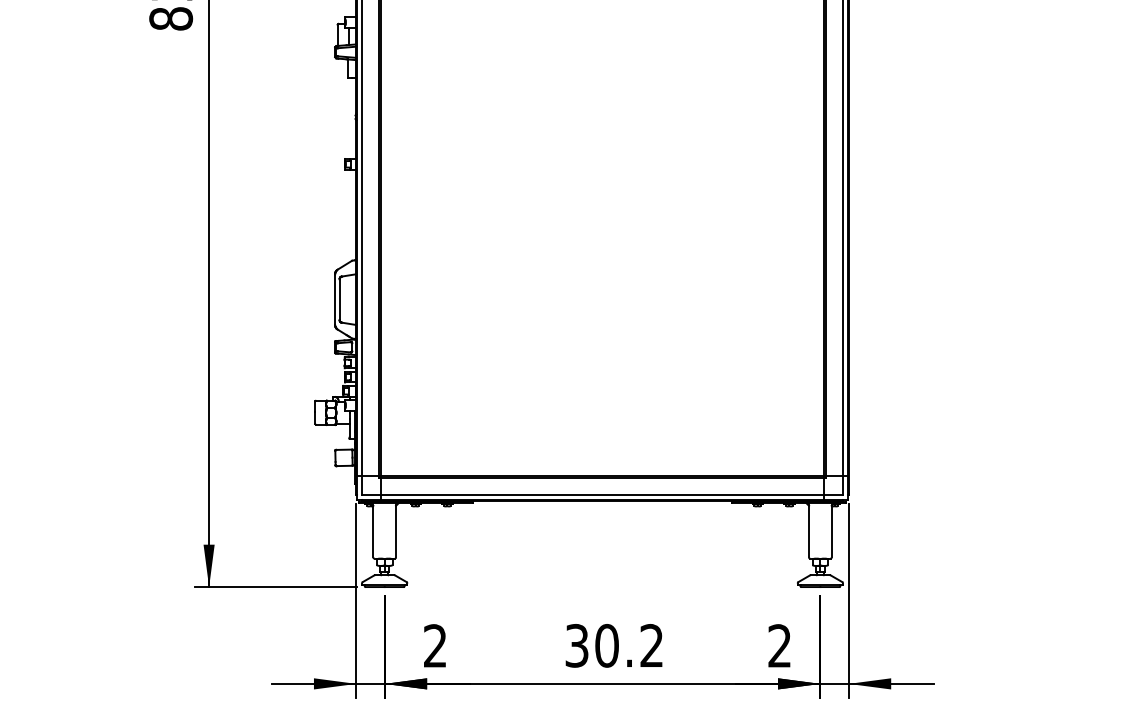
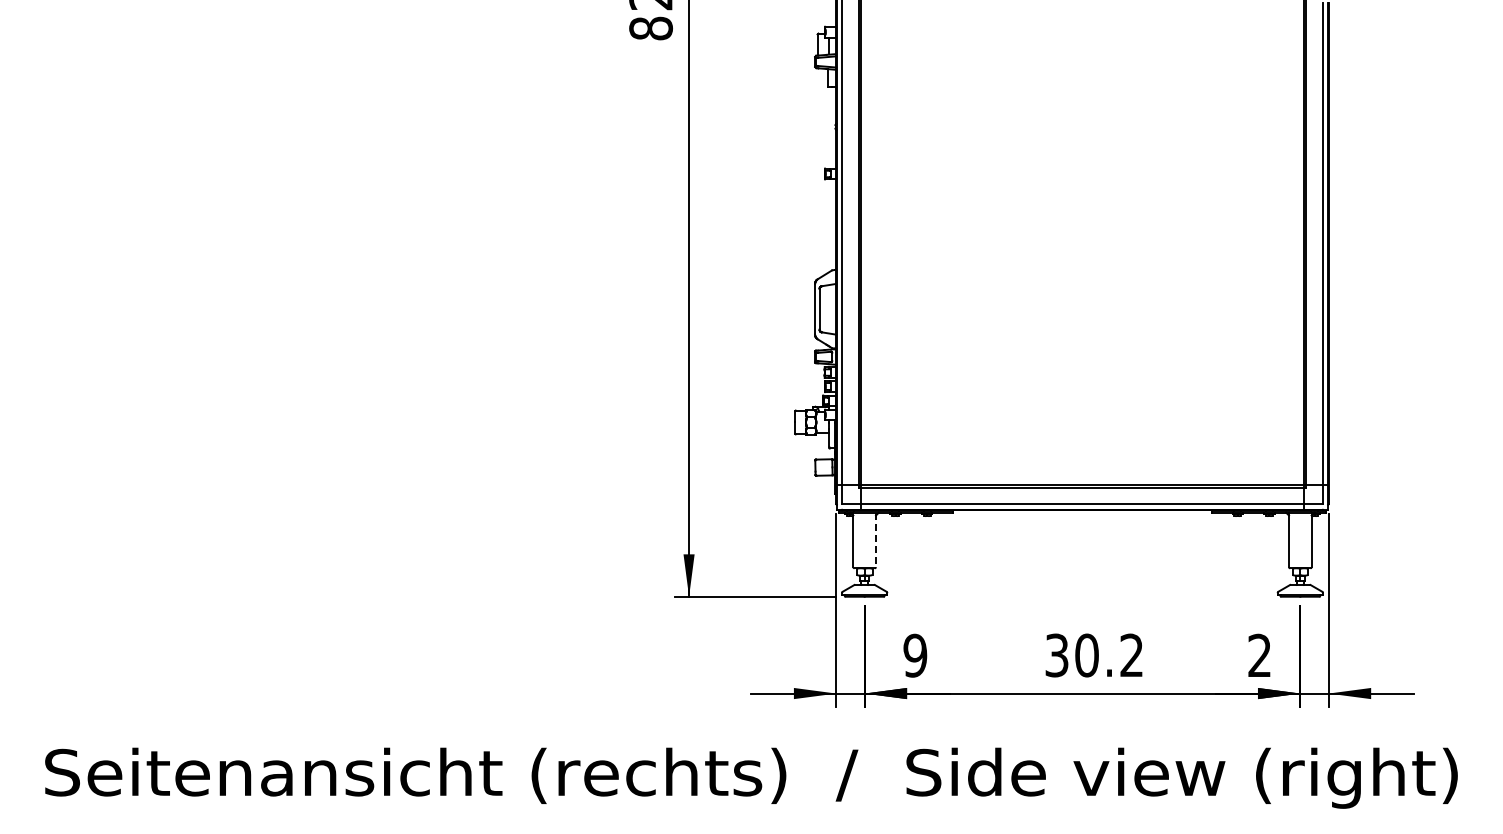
line: (396, 530) -> (876, 540), solid -> dashed
text: (435, 645) -> (915, 655), 2 -> 9

